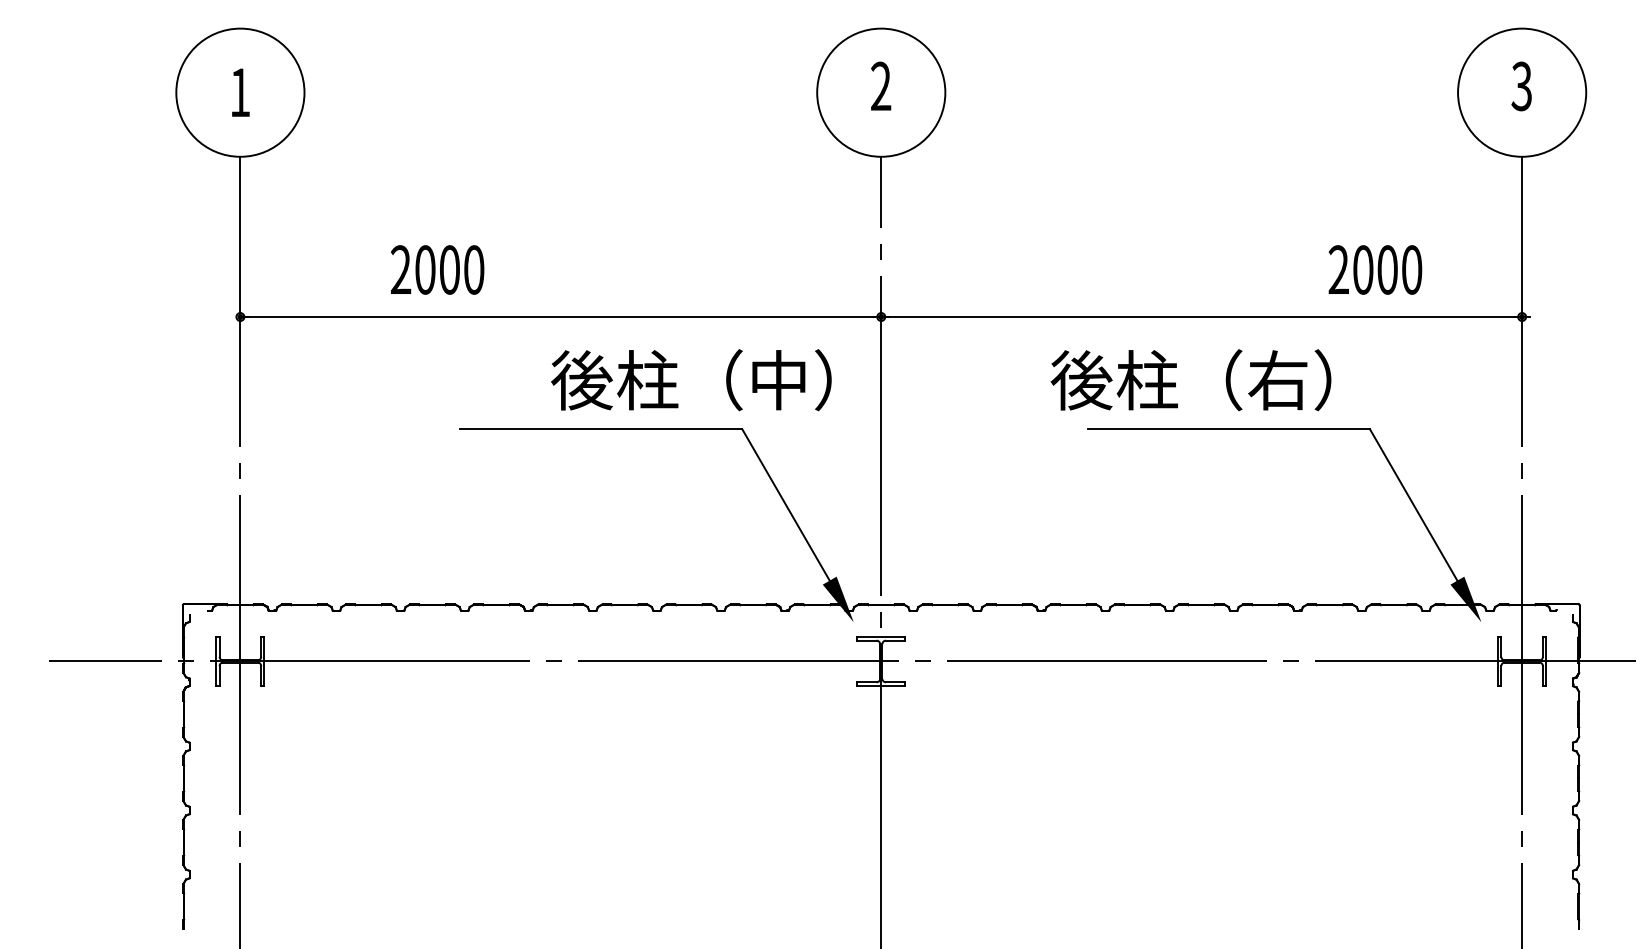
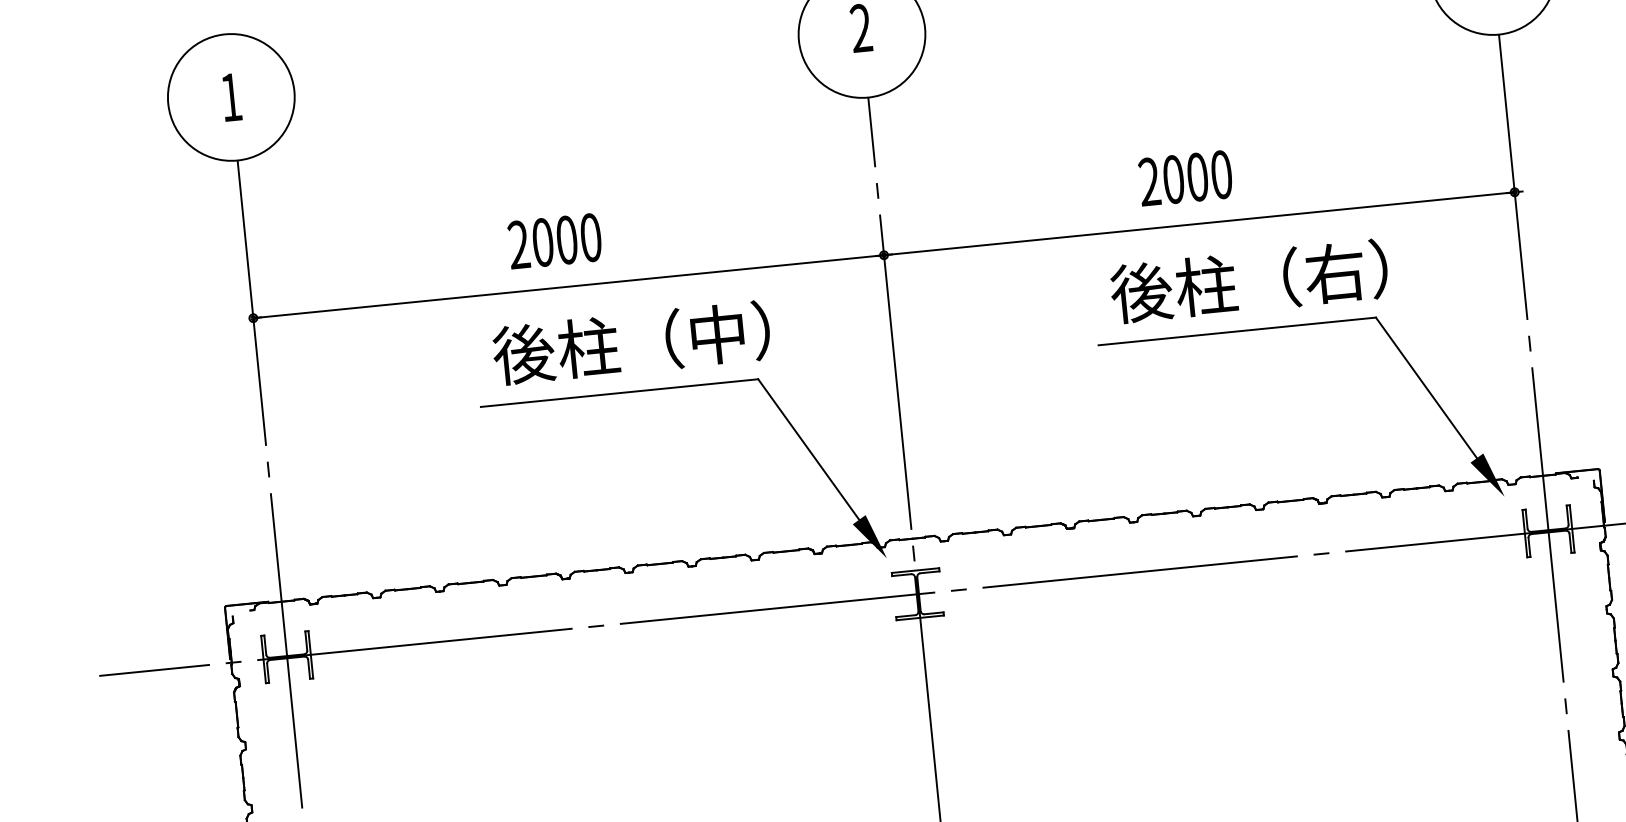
text: (437, 269) -> (554, 240), moved
text: (1375, 269) -> (1185, 177), moved
text: (691, 380) -> (631, 343), moved
text: (1190, 380) -> (1248, 281), moved

